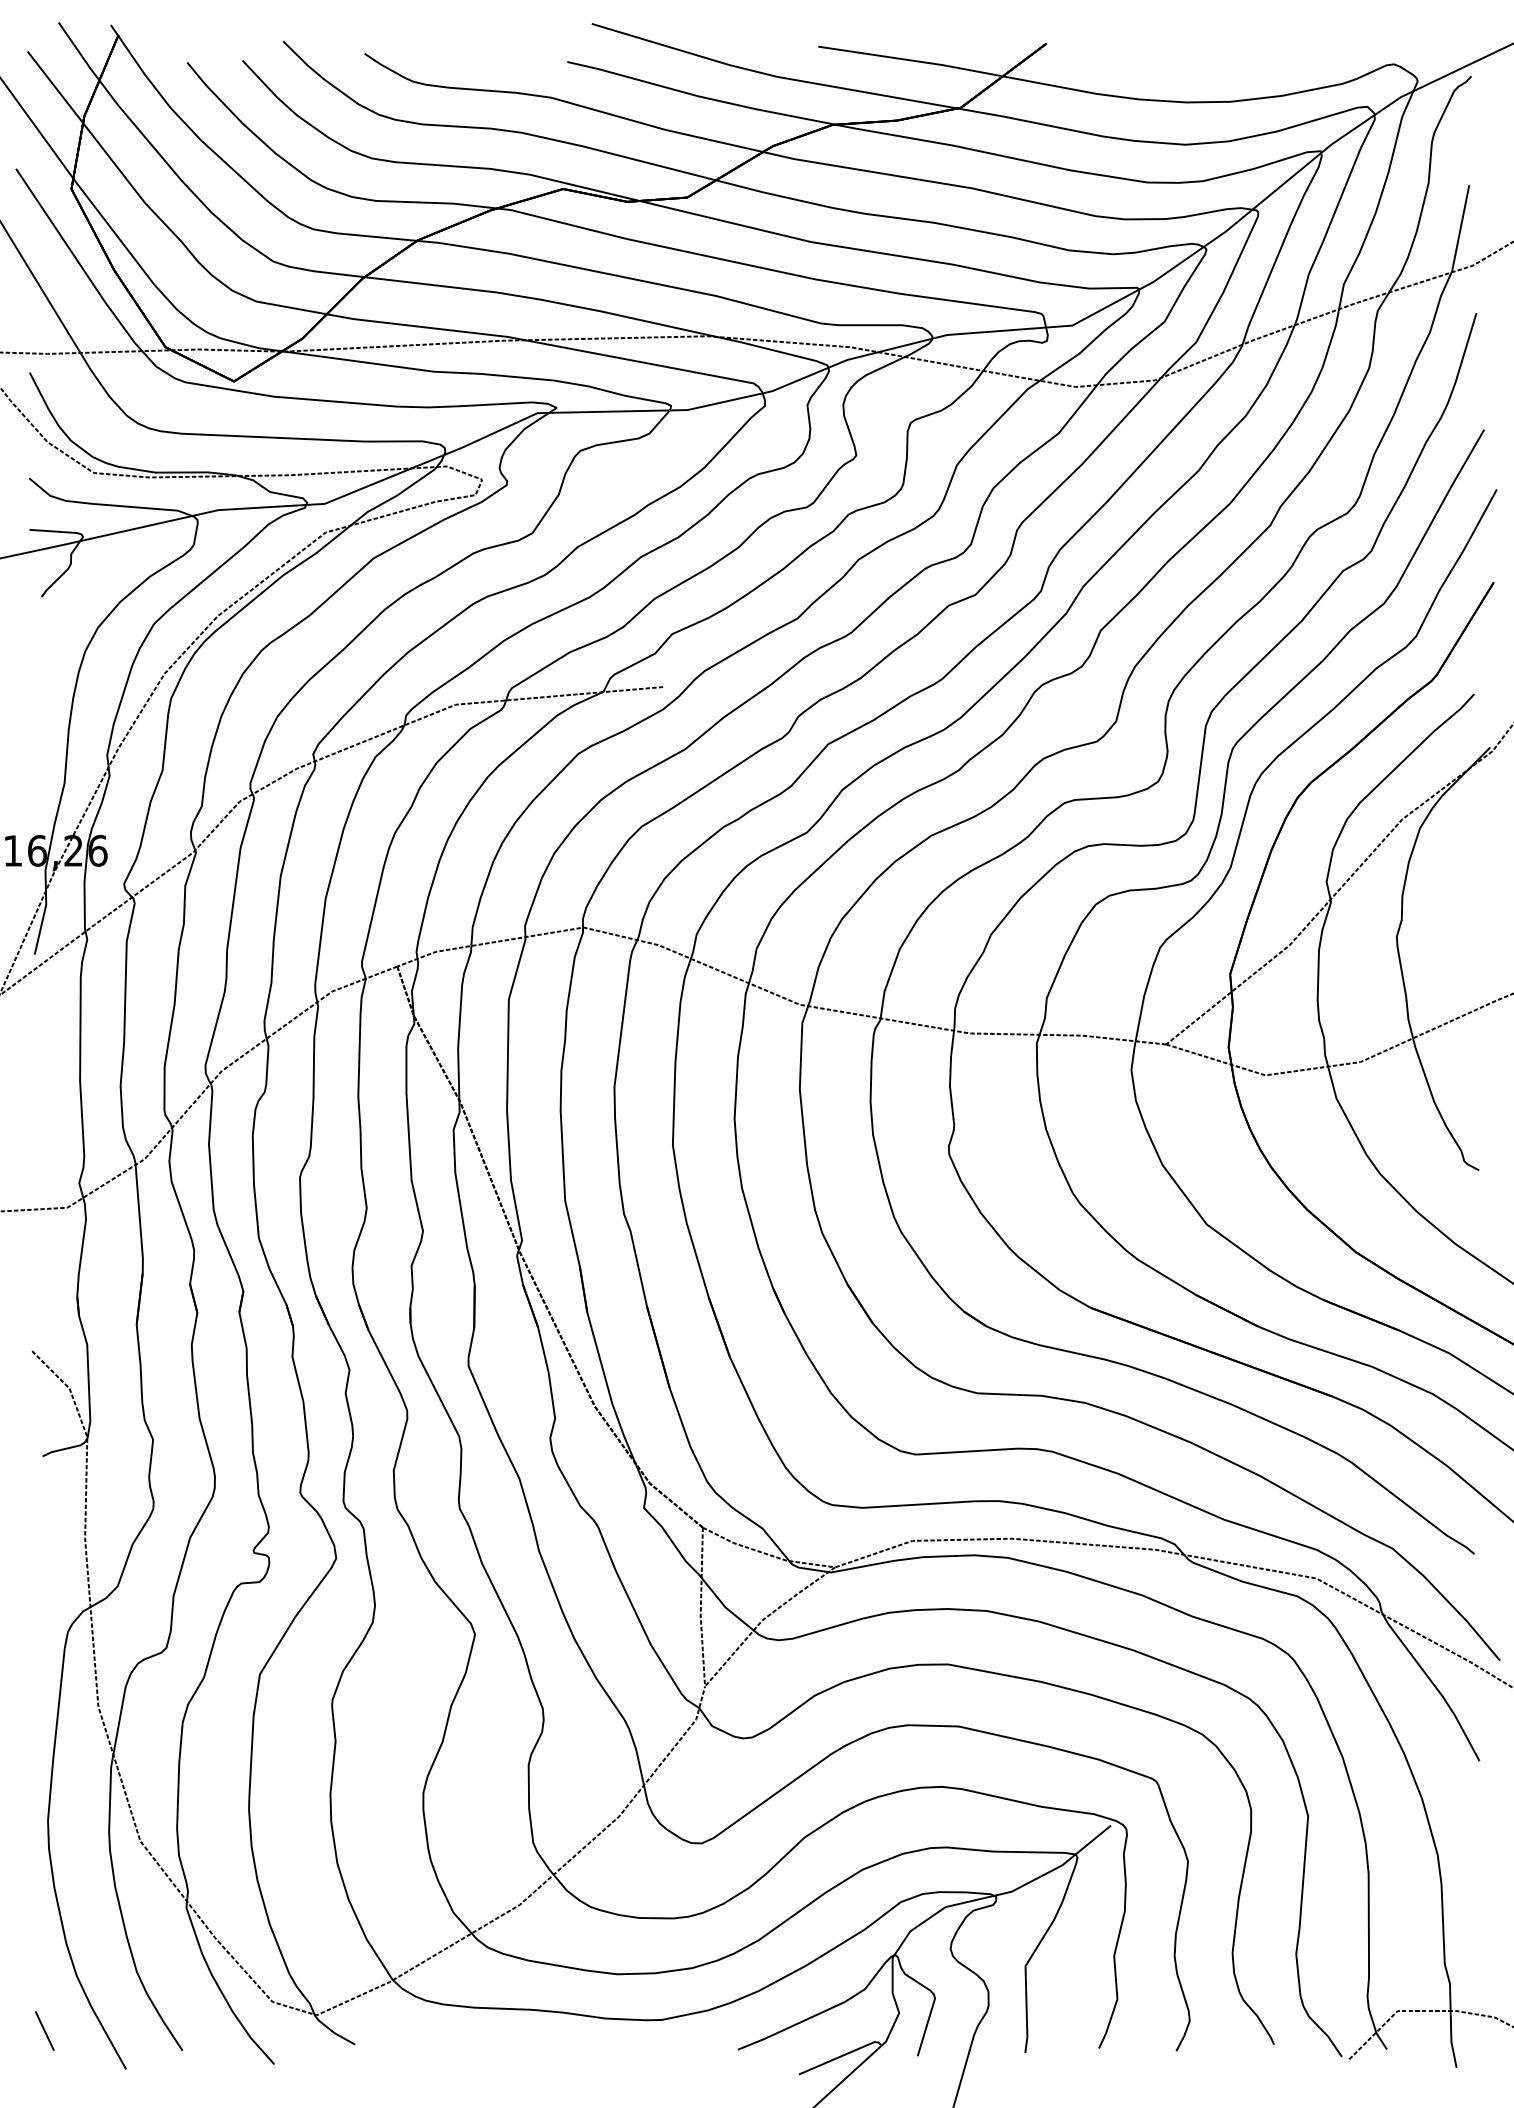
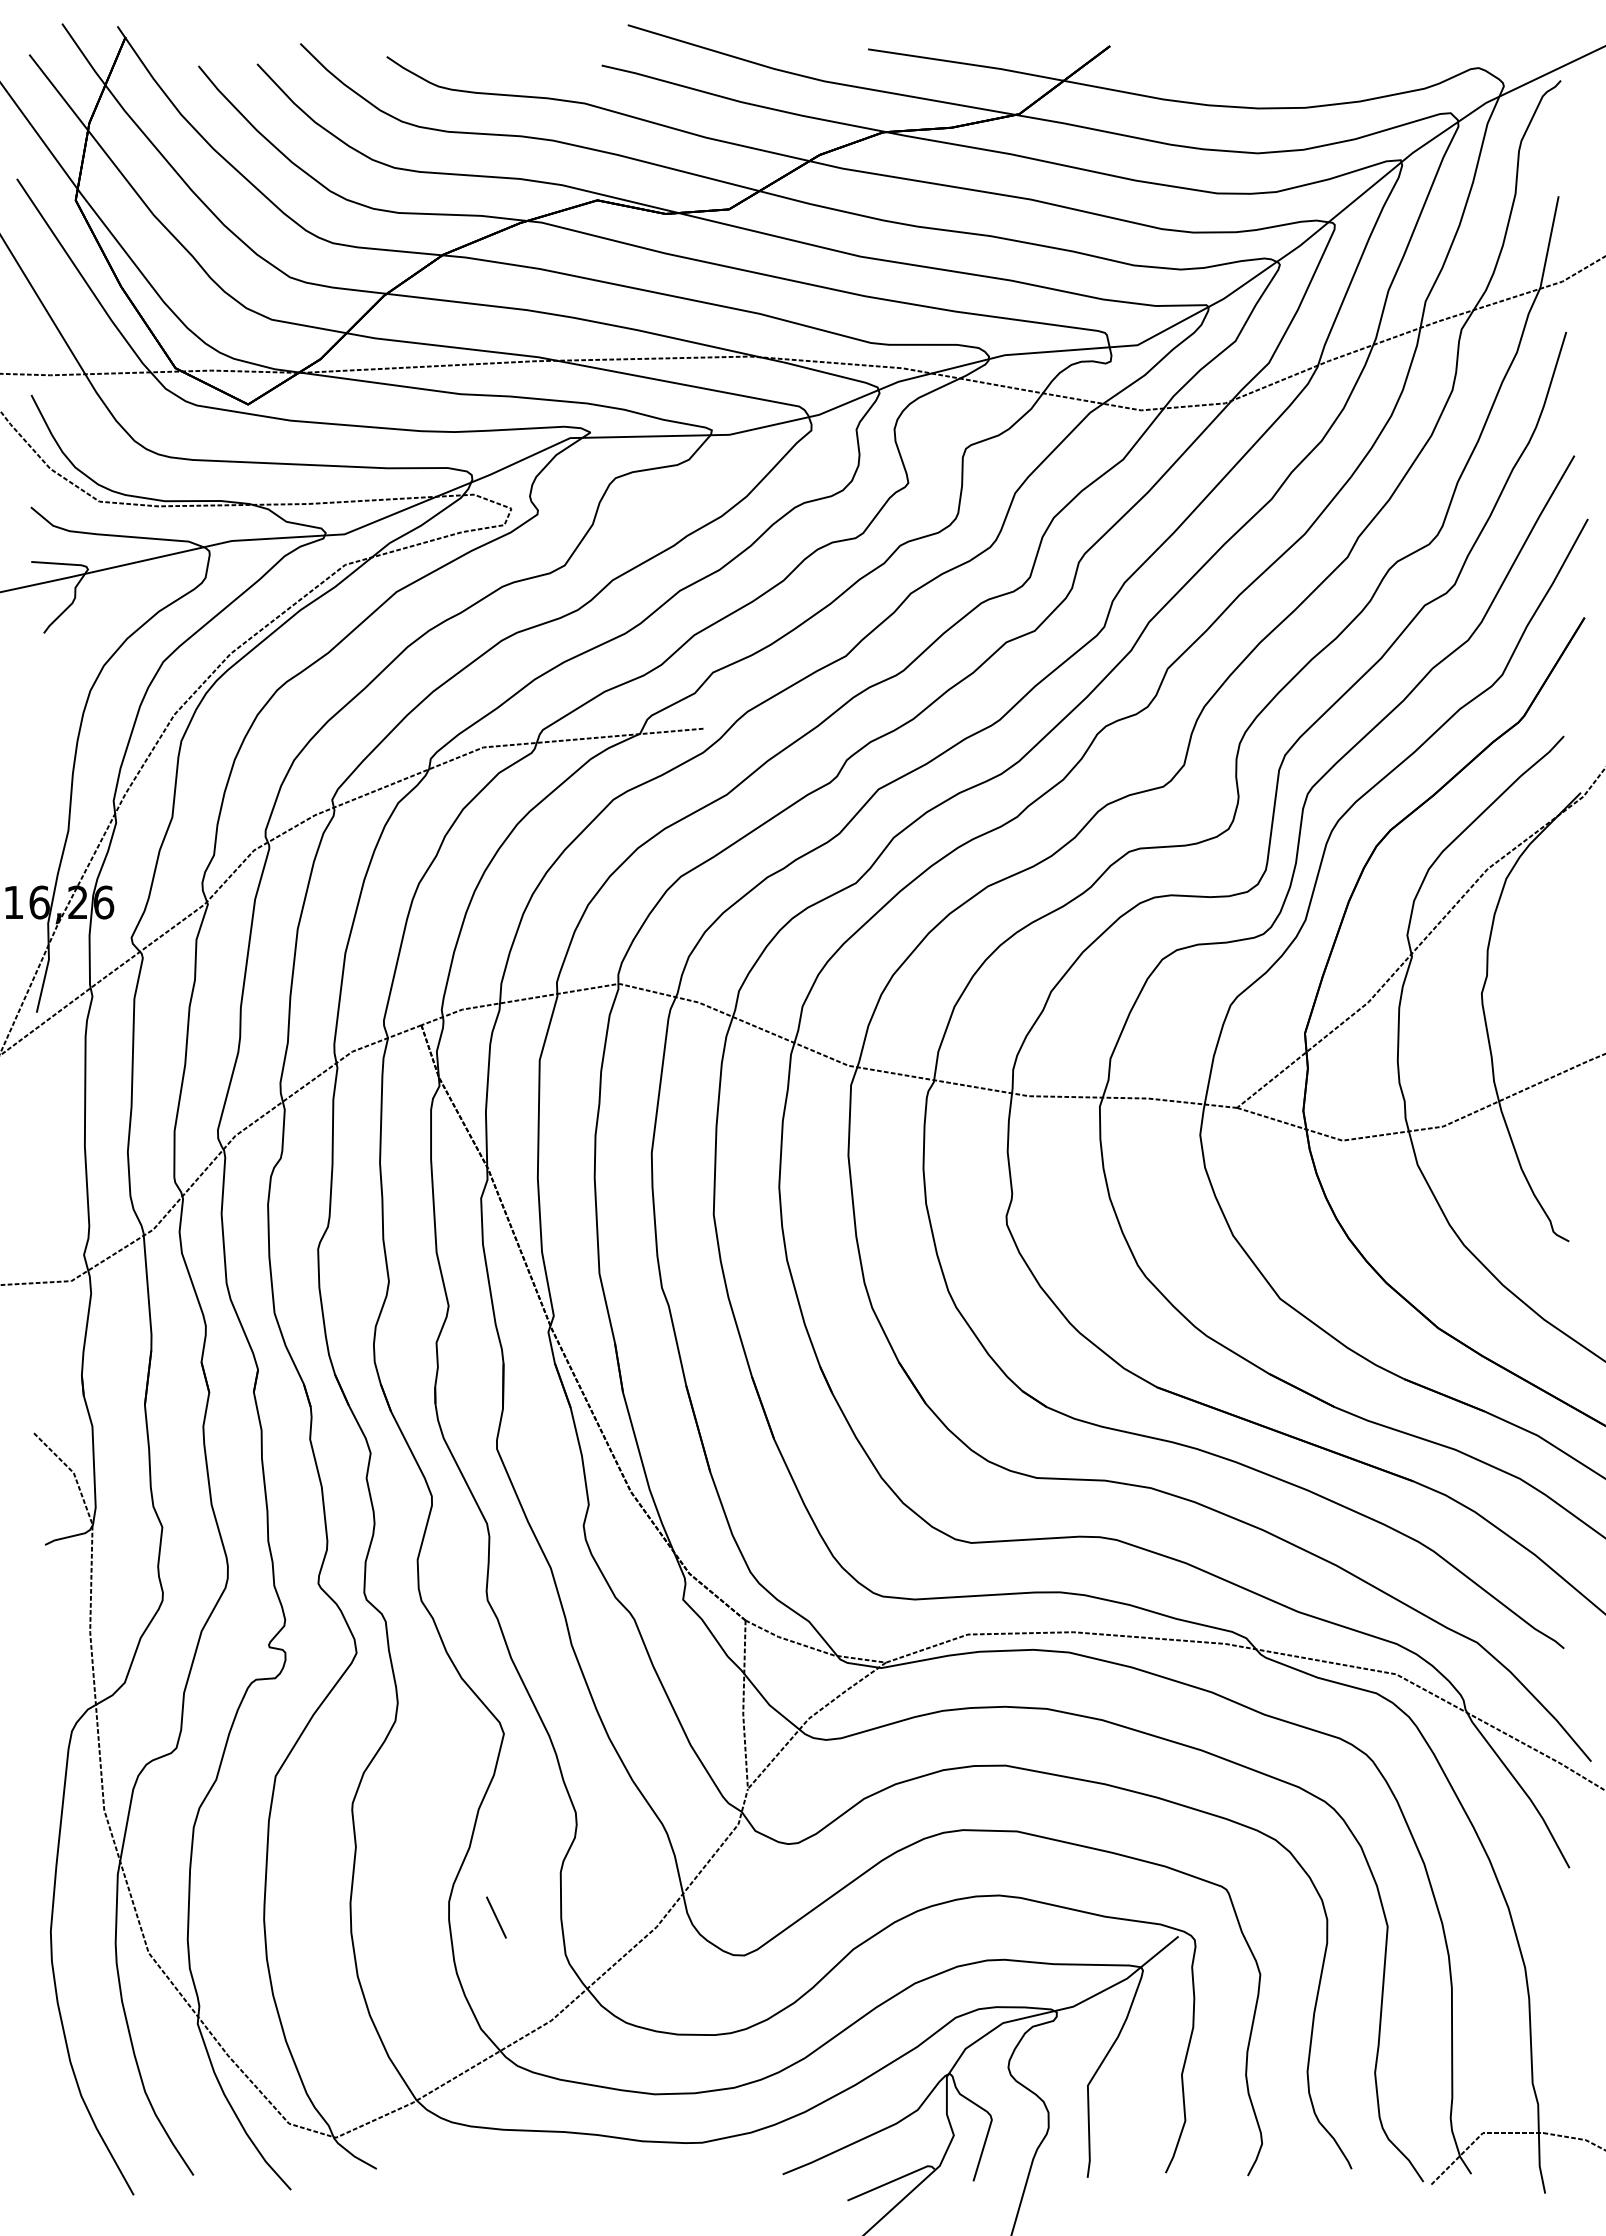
line: (44, 2031) -> (496, 1917), moved

